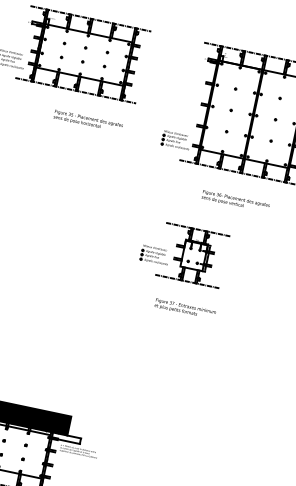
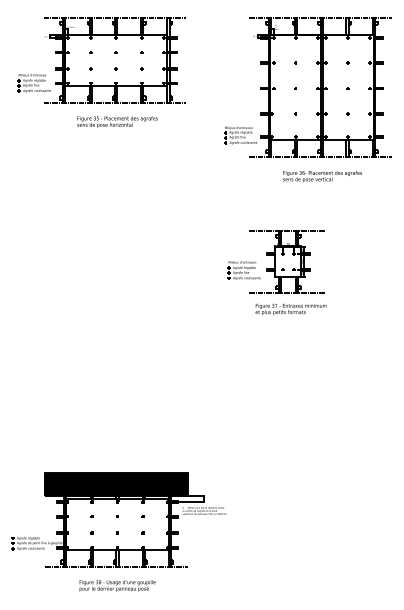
text: (88, 120) -> (117, 121), moved
text: (235, 201) -> (322, 176), moved
text: (184, 309) -> (290, 309), moved

